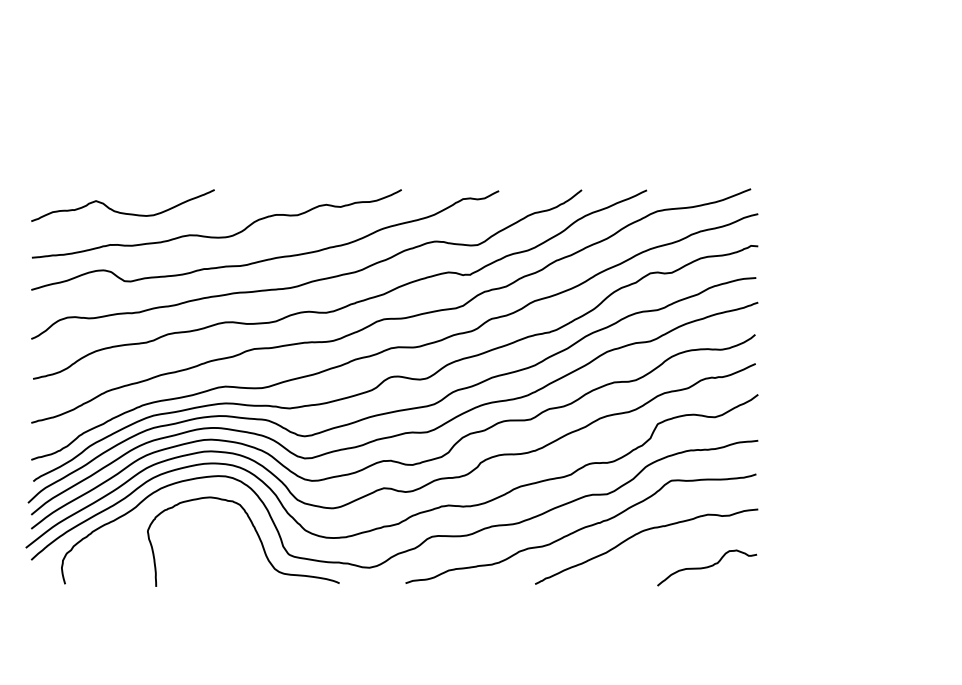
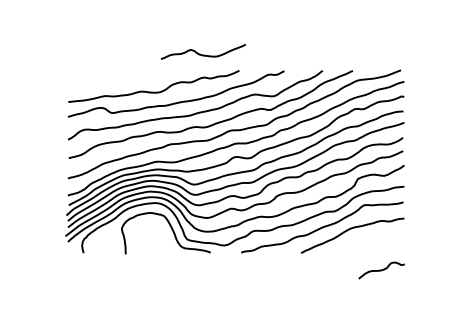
curve: (116, 209) -> (200, 53), moved
curve: (706, 567) -> (381, 270), moved

